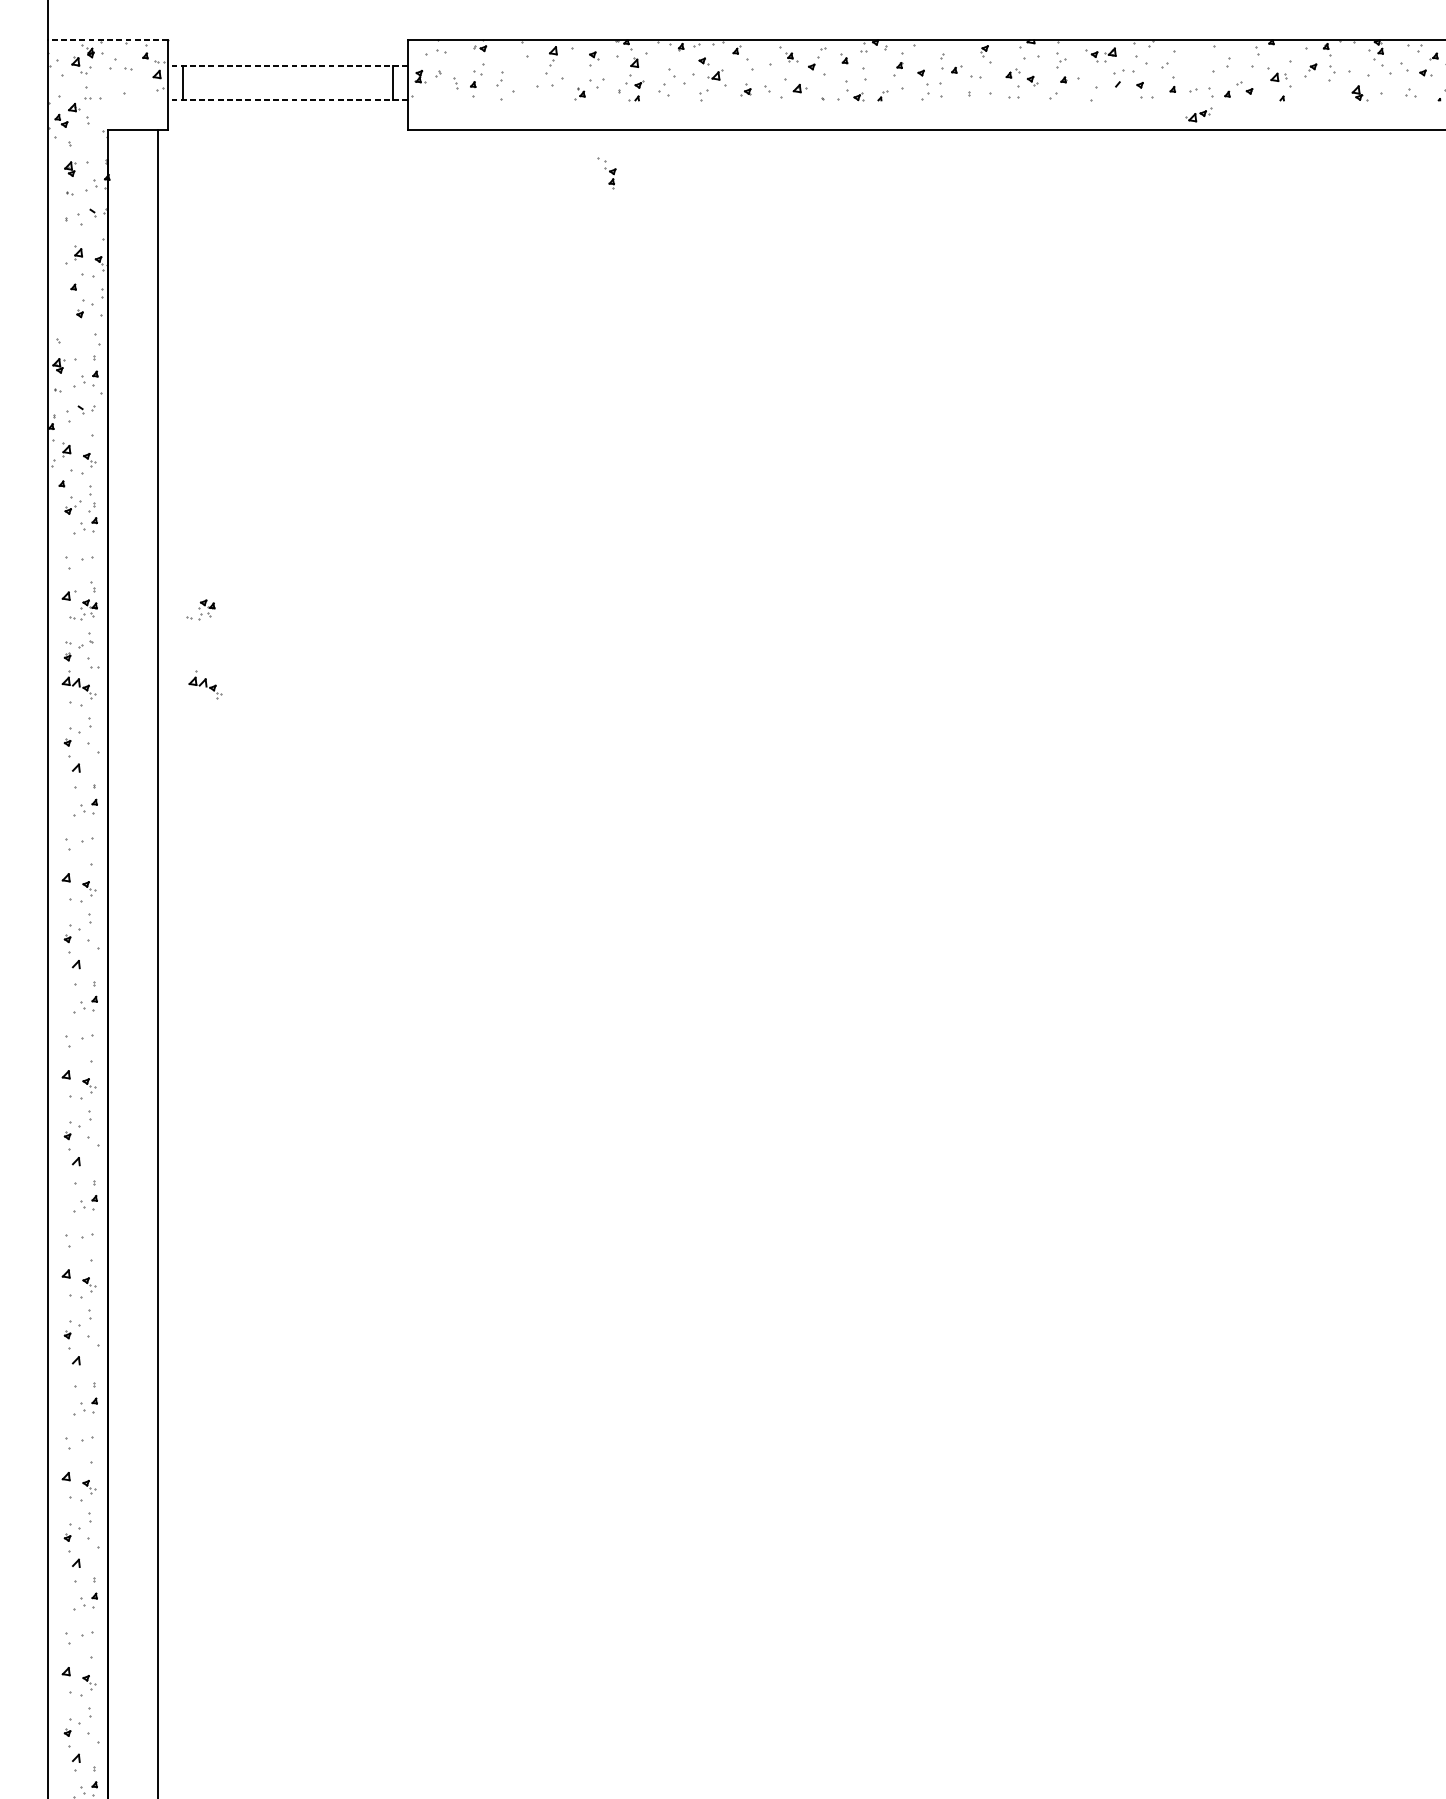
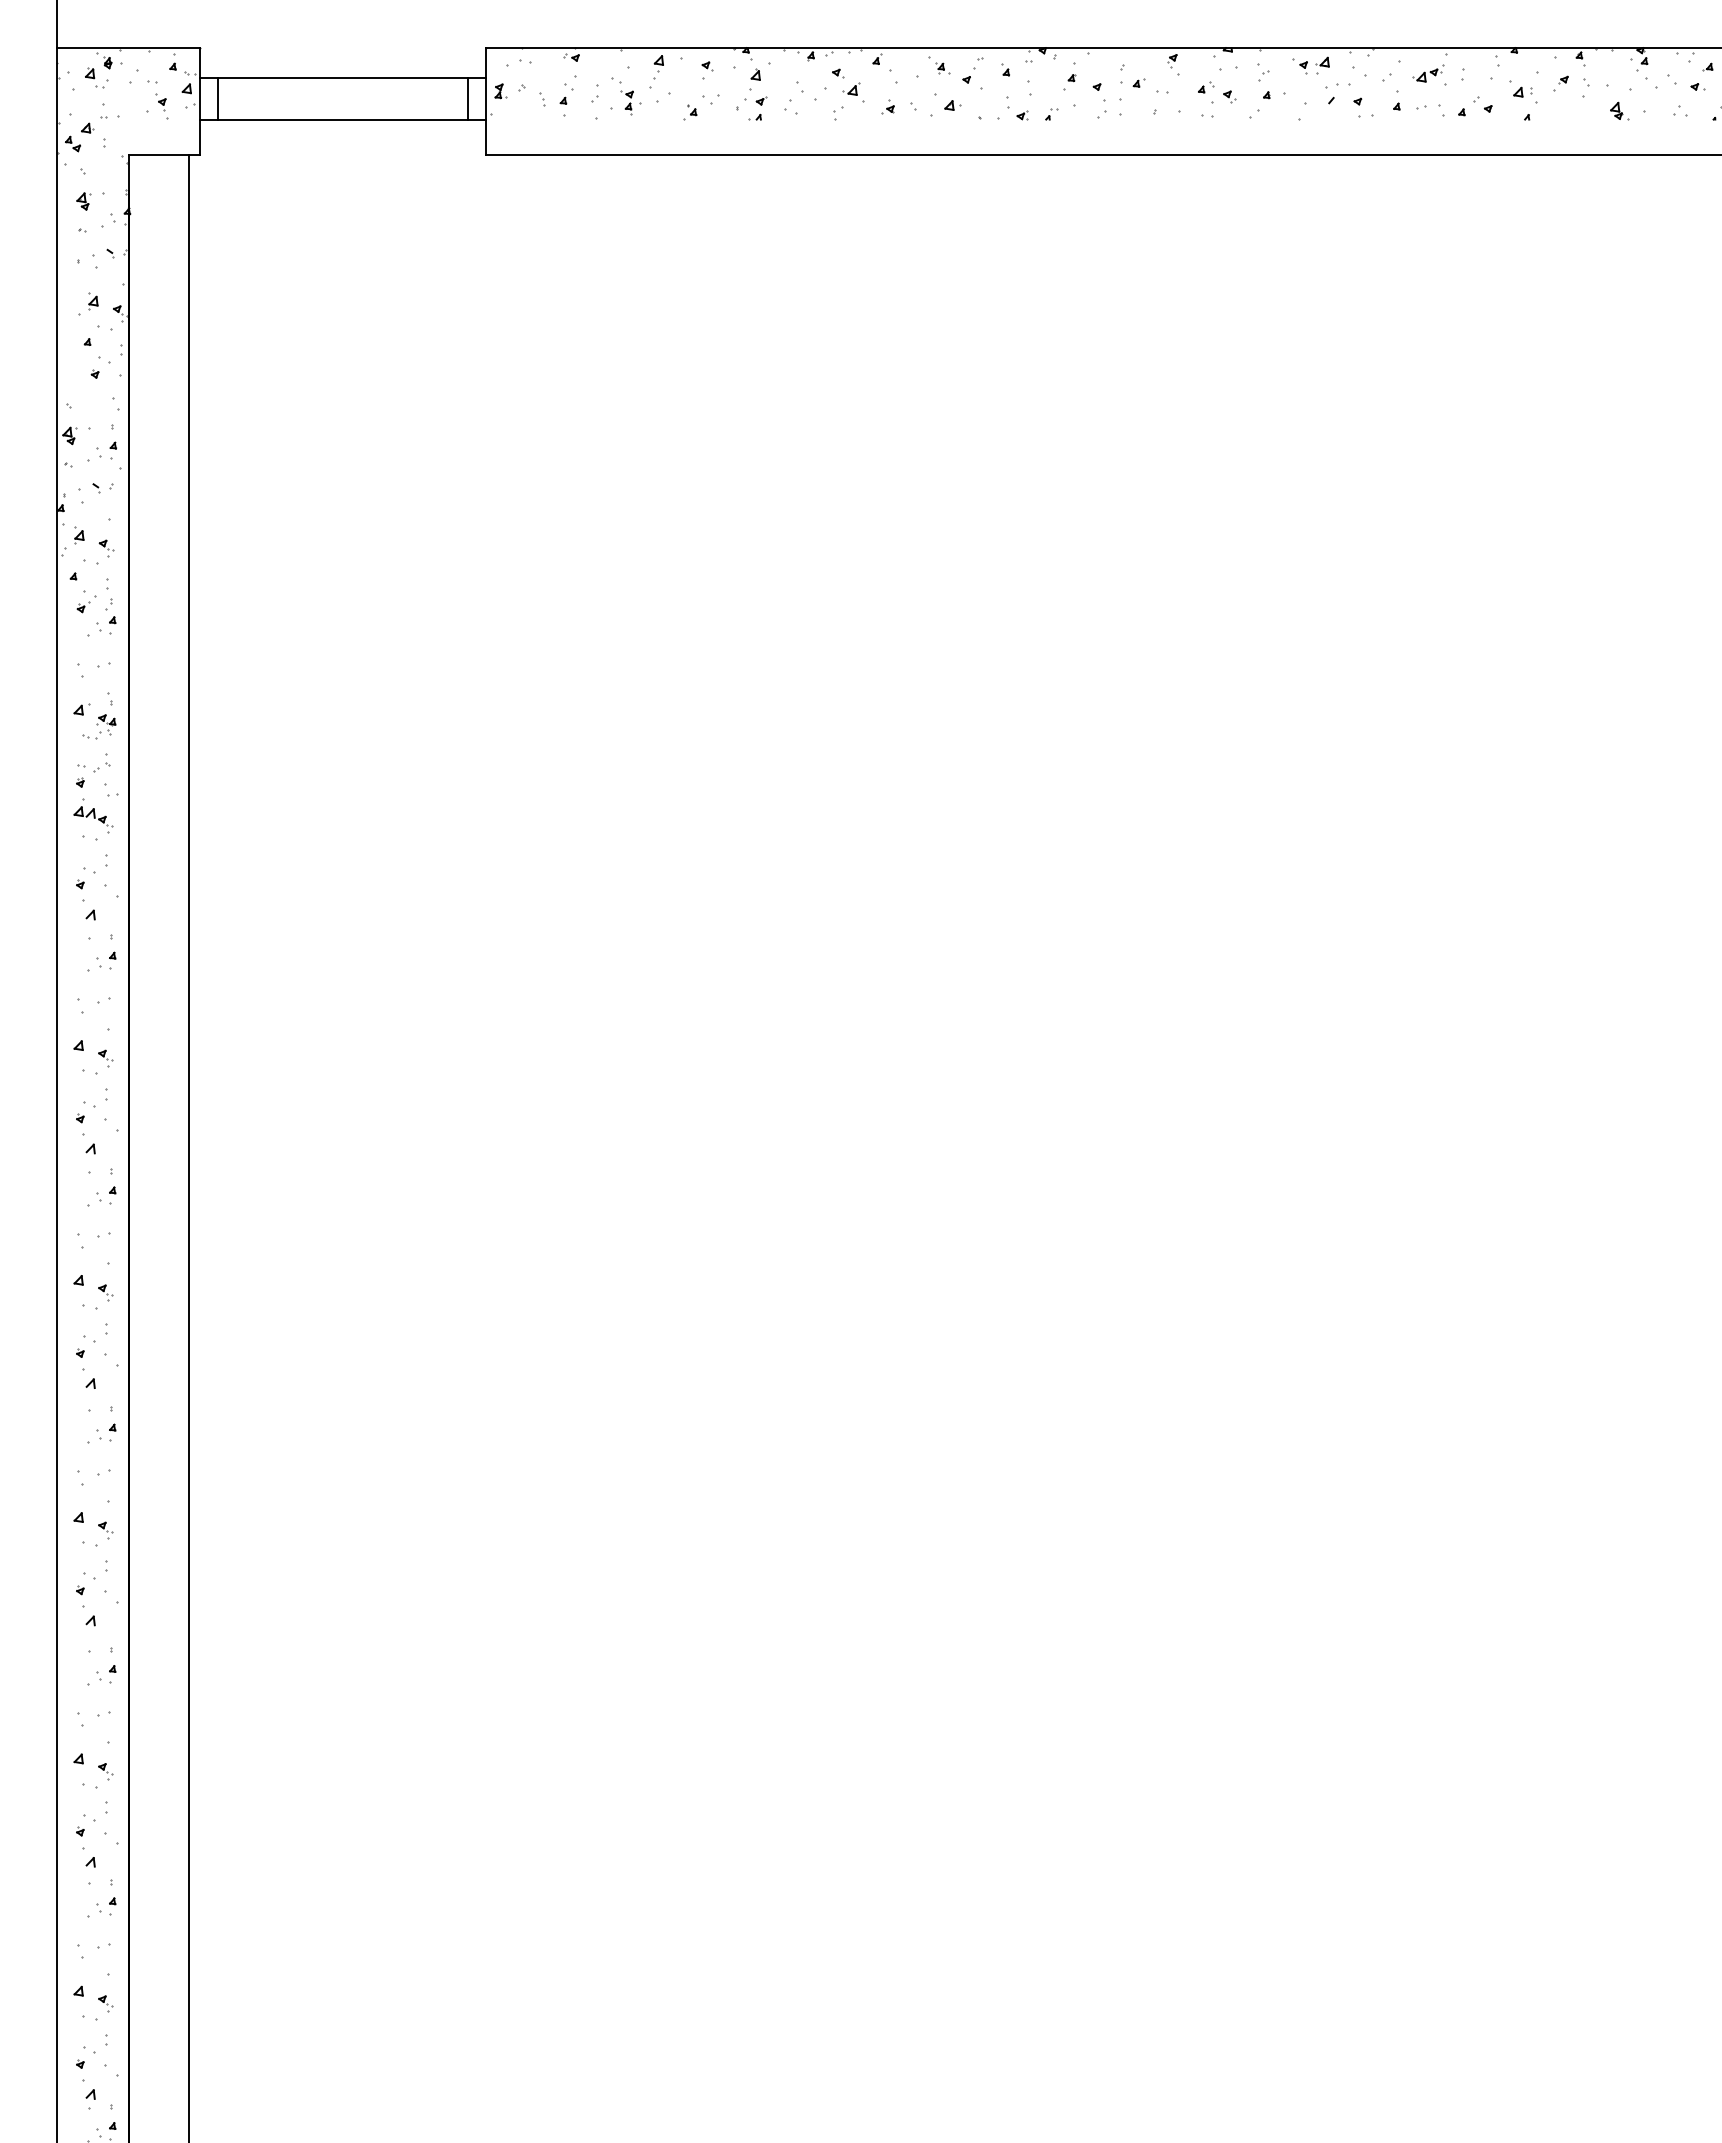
line: (108, 40) -> (128, 48), dashed -> solid
line: (288, 65) -> (343, 78), dashed -> solid
part: (135, 89) -> (161, 106), added
line: (288, 100) -> (343, 119), dashed -> solid
part: (1198, 114) -> (1428, 73), moved
part: (606, 173) -> (622, 96), moved
part: (201, 609) -> (239, 726), removed
part: (205, 684) -> (244, 815), removed

